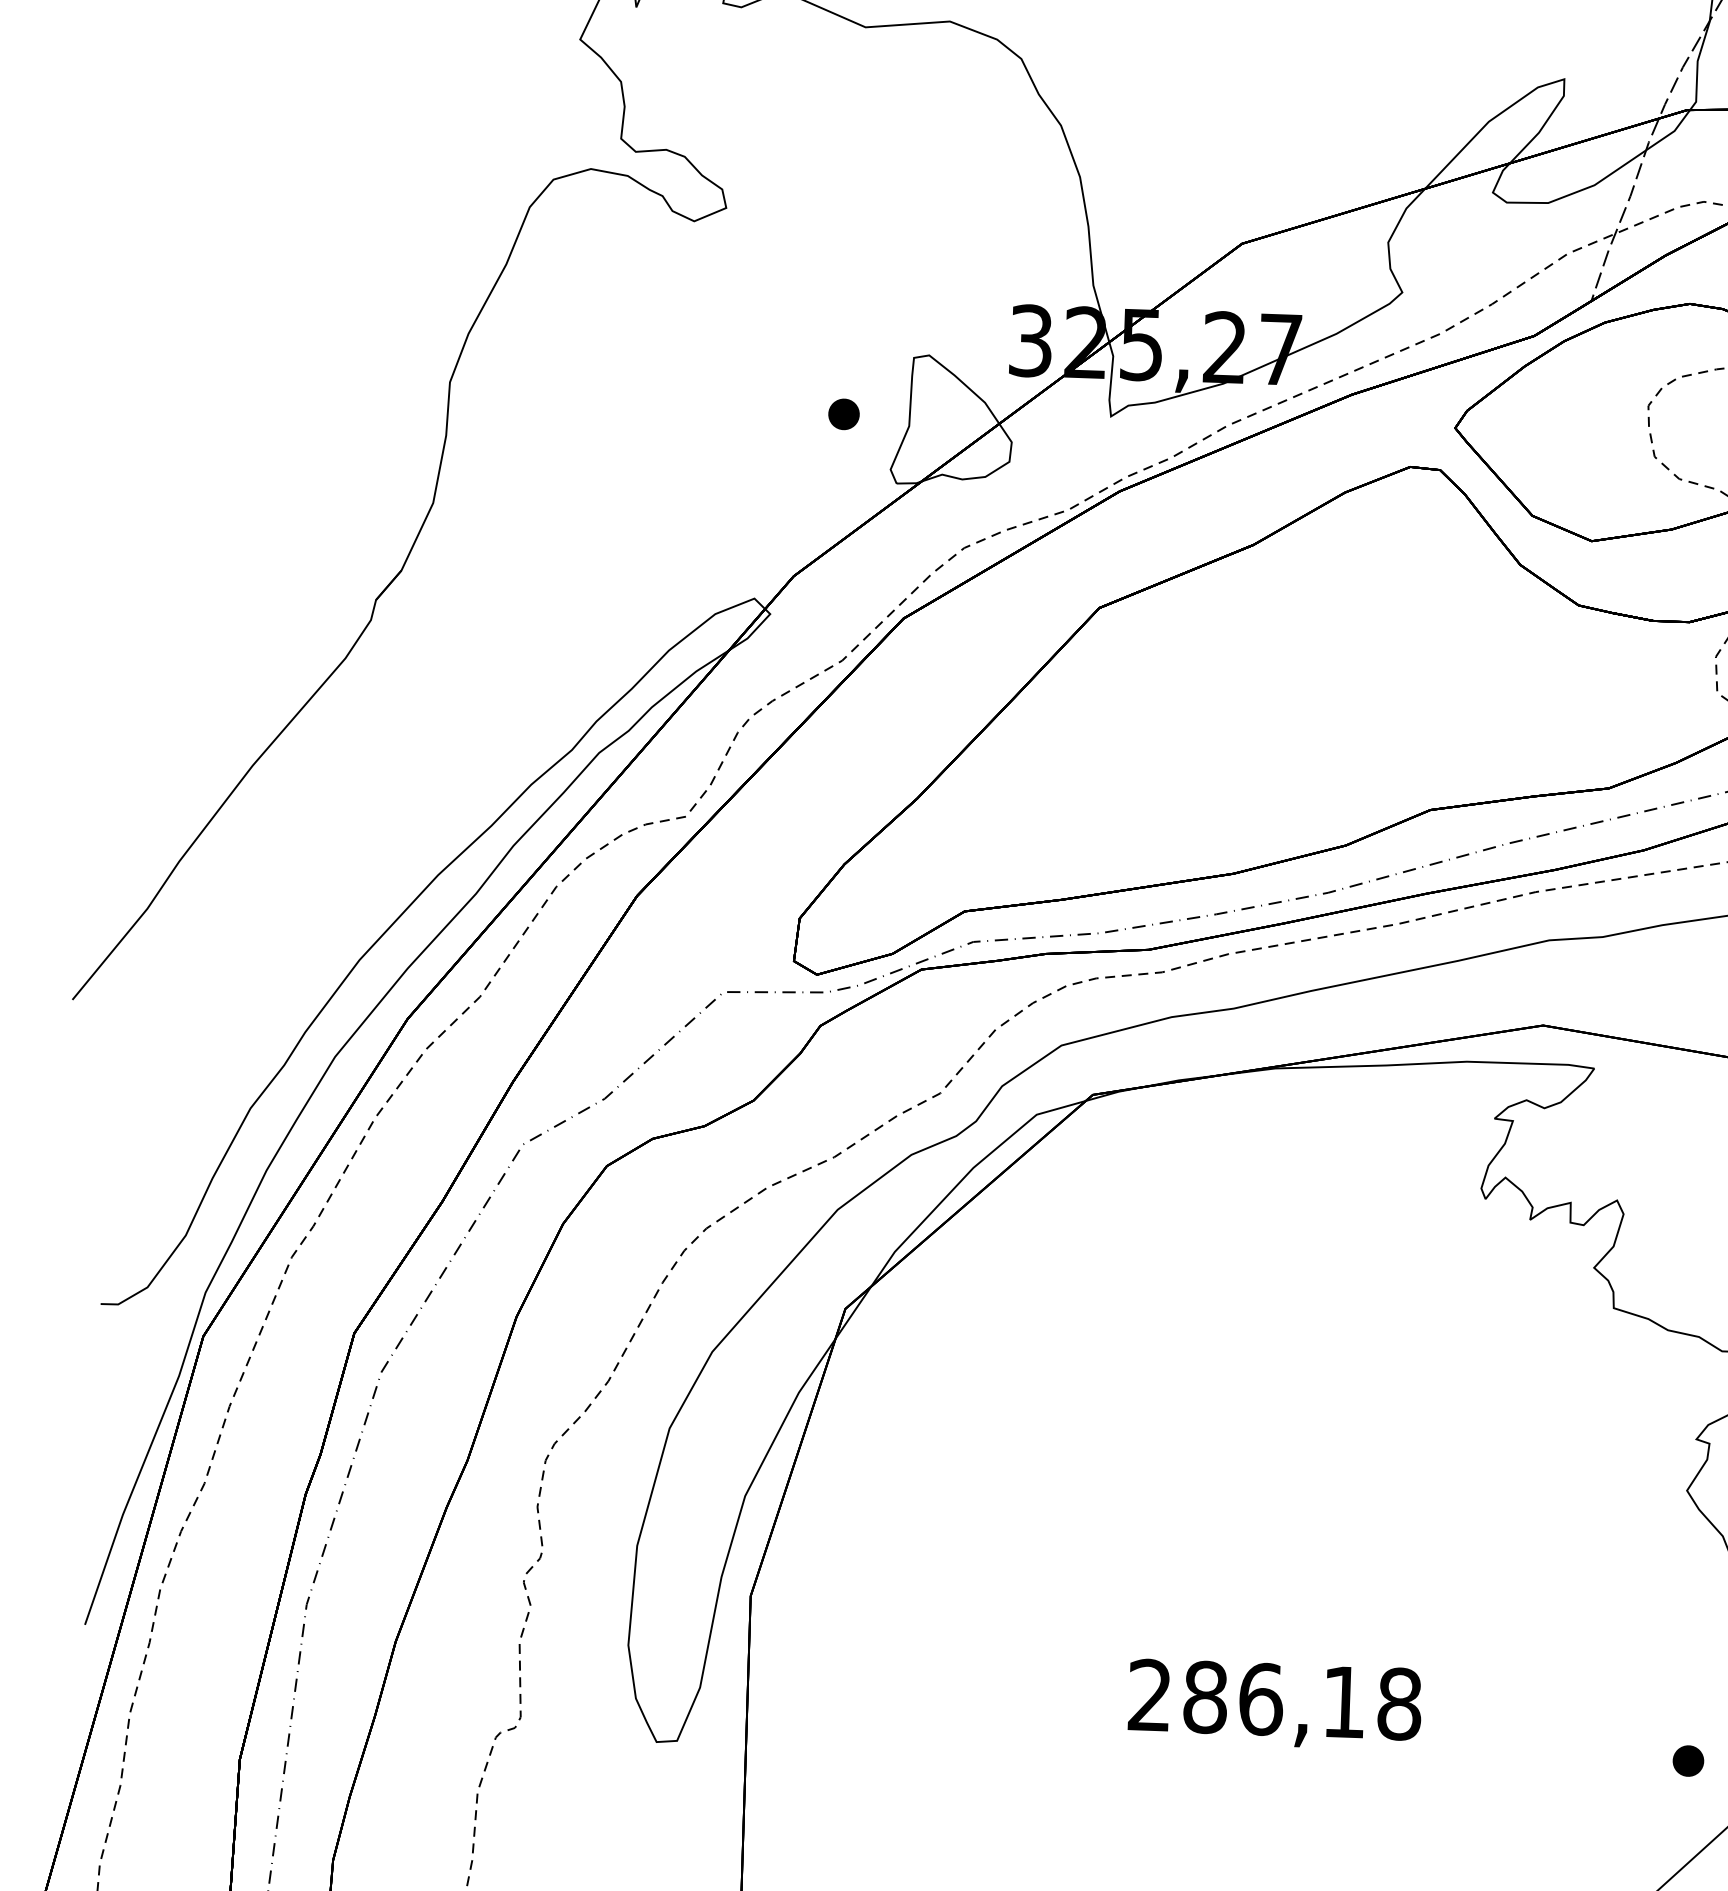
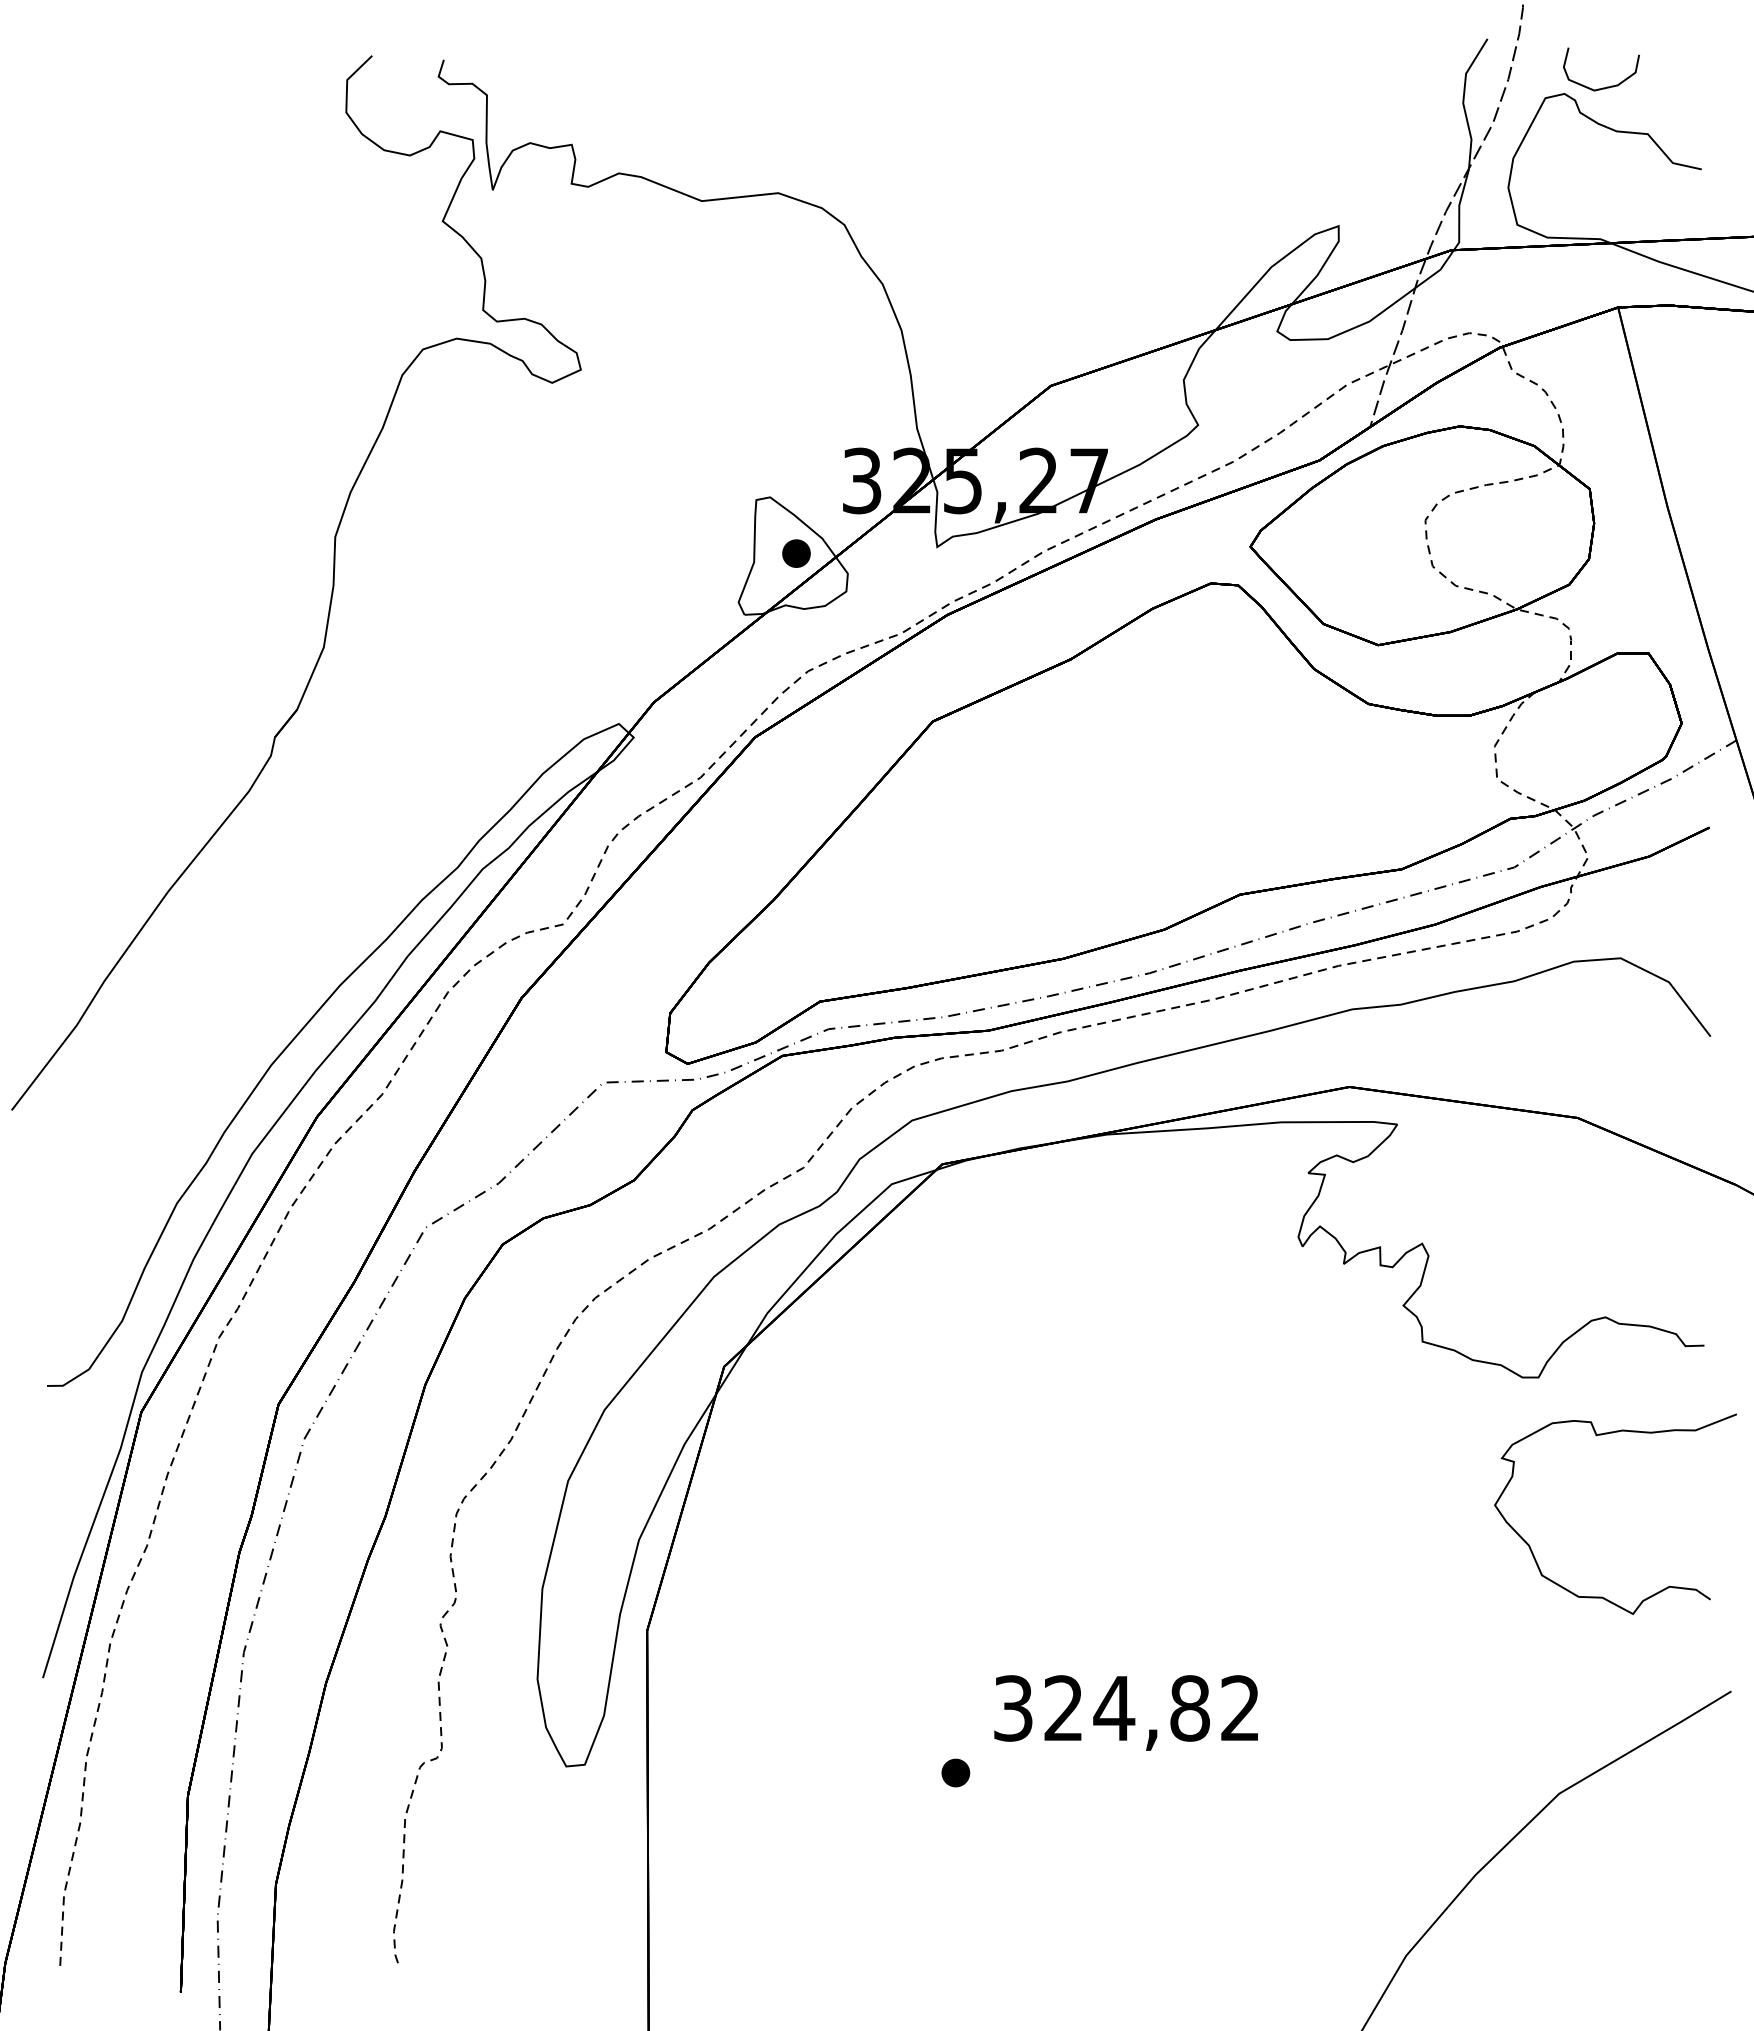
part: (844, 414) -> (796, 553), moved
text: (1275, 1699) -> (1127, 1708), 286,18 -> 324,82
part: (1688, 1760) -> (955, 1772), moved

